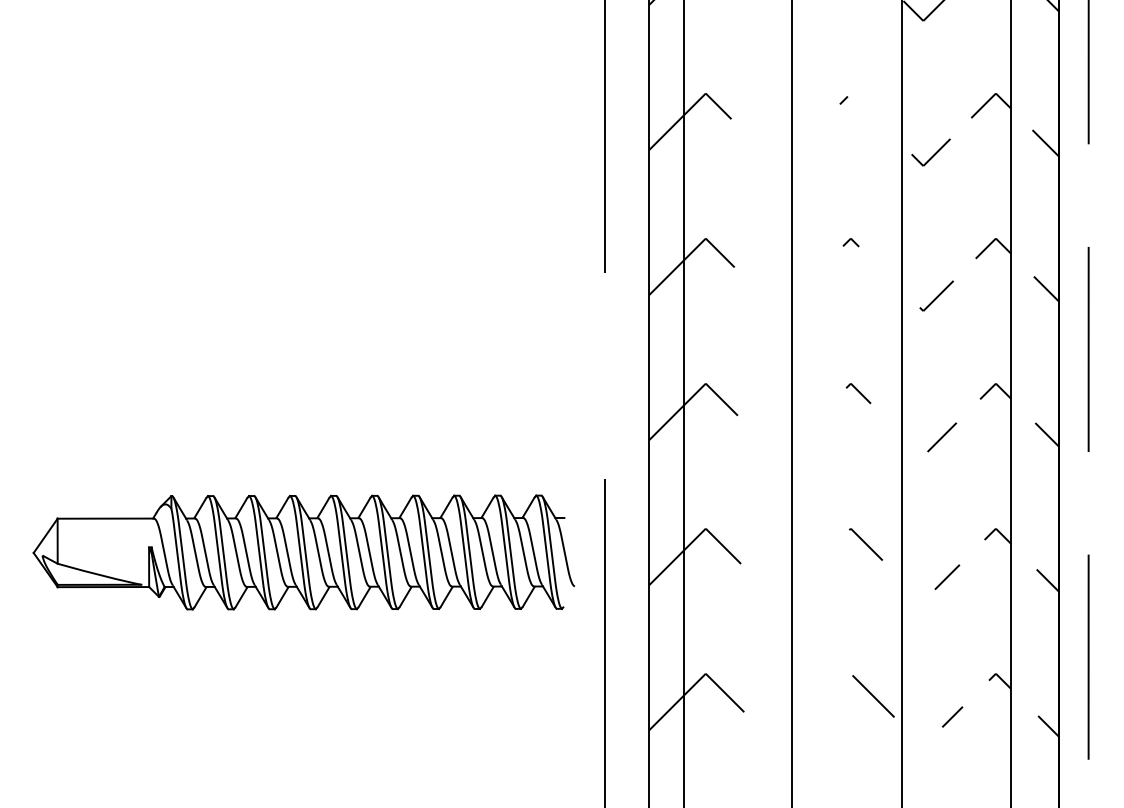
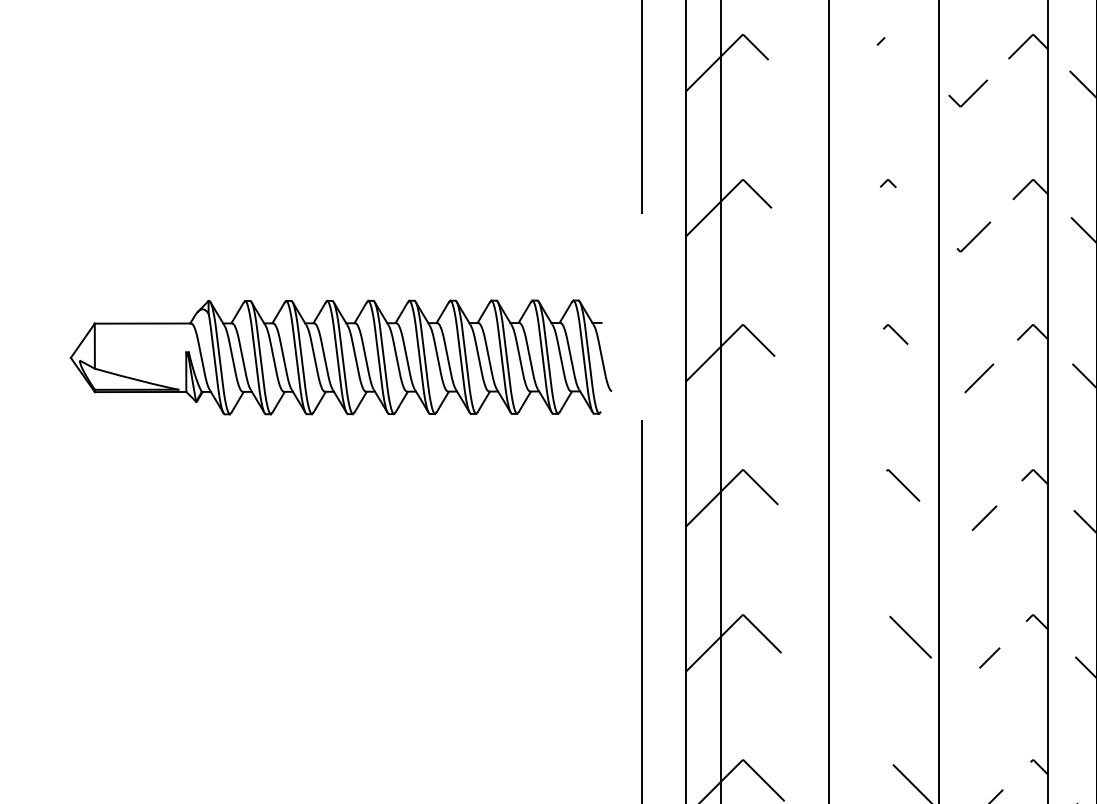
part: (303, 552) -> (340, 357), moved

